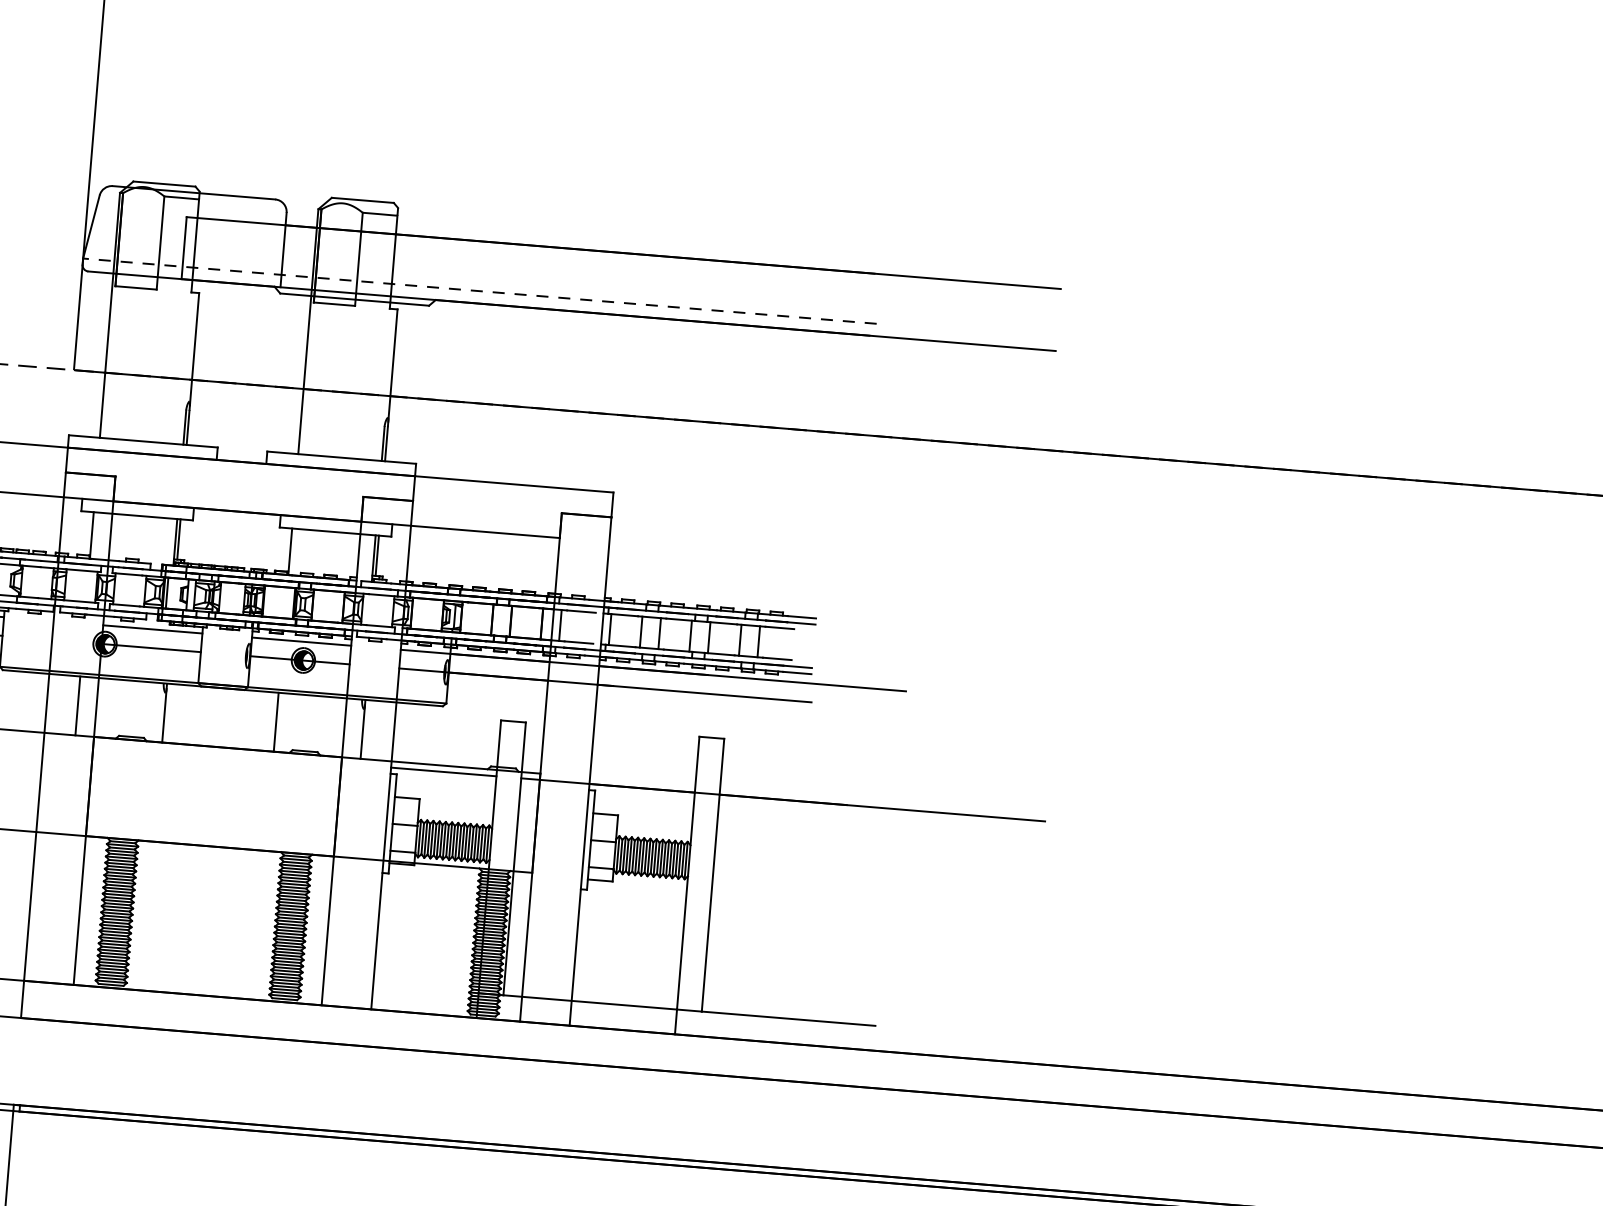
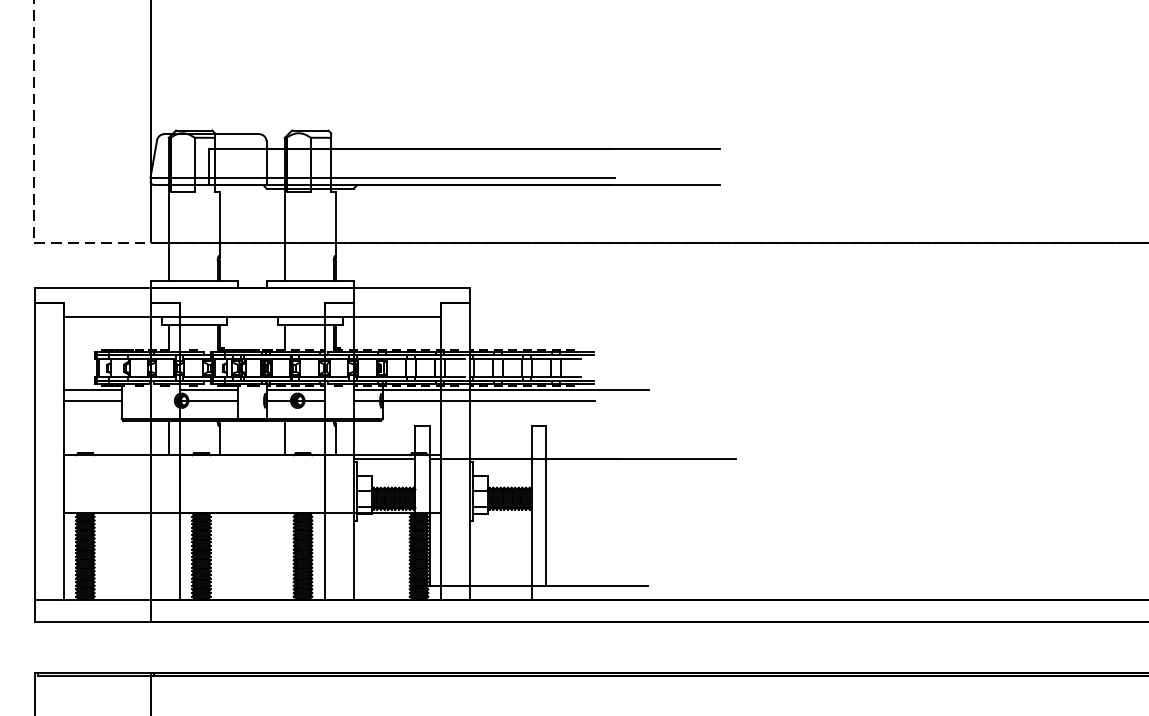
line: (479, 290) -> (382, 177), dashed -> solid

